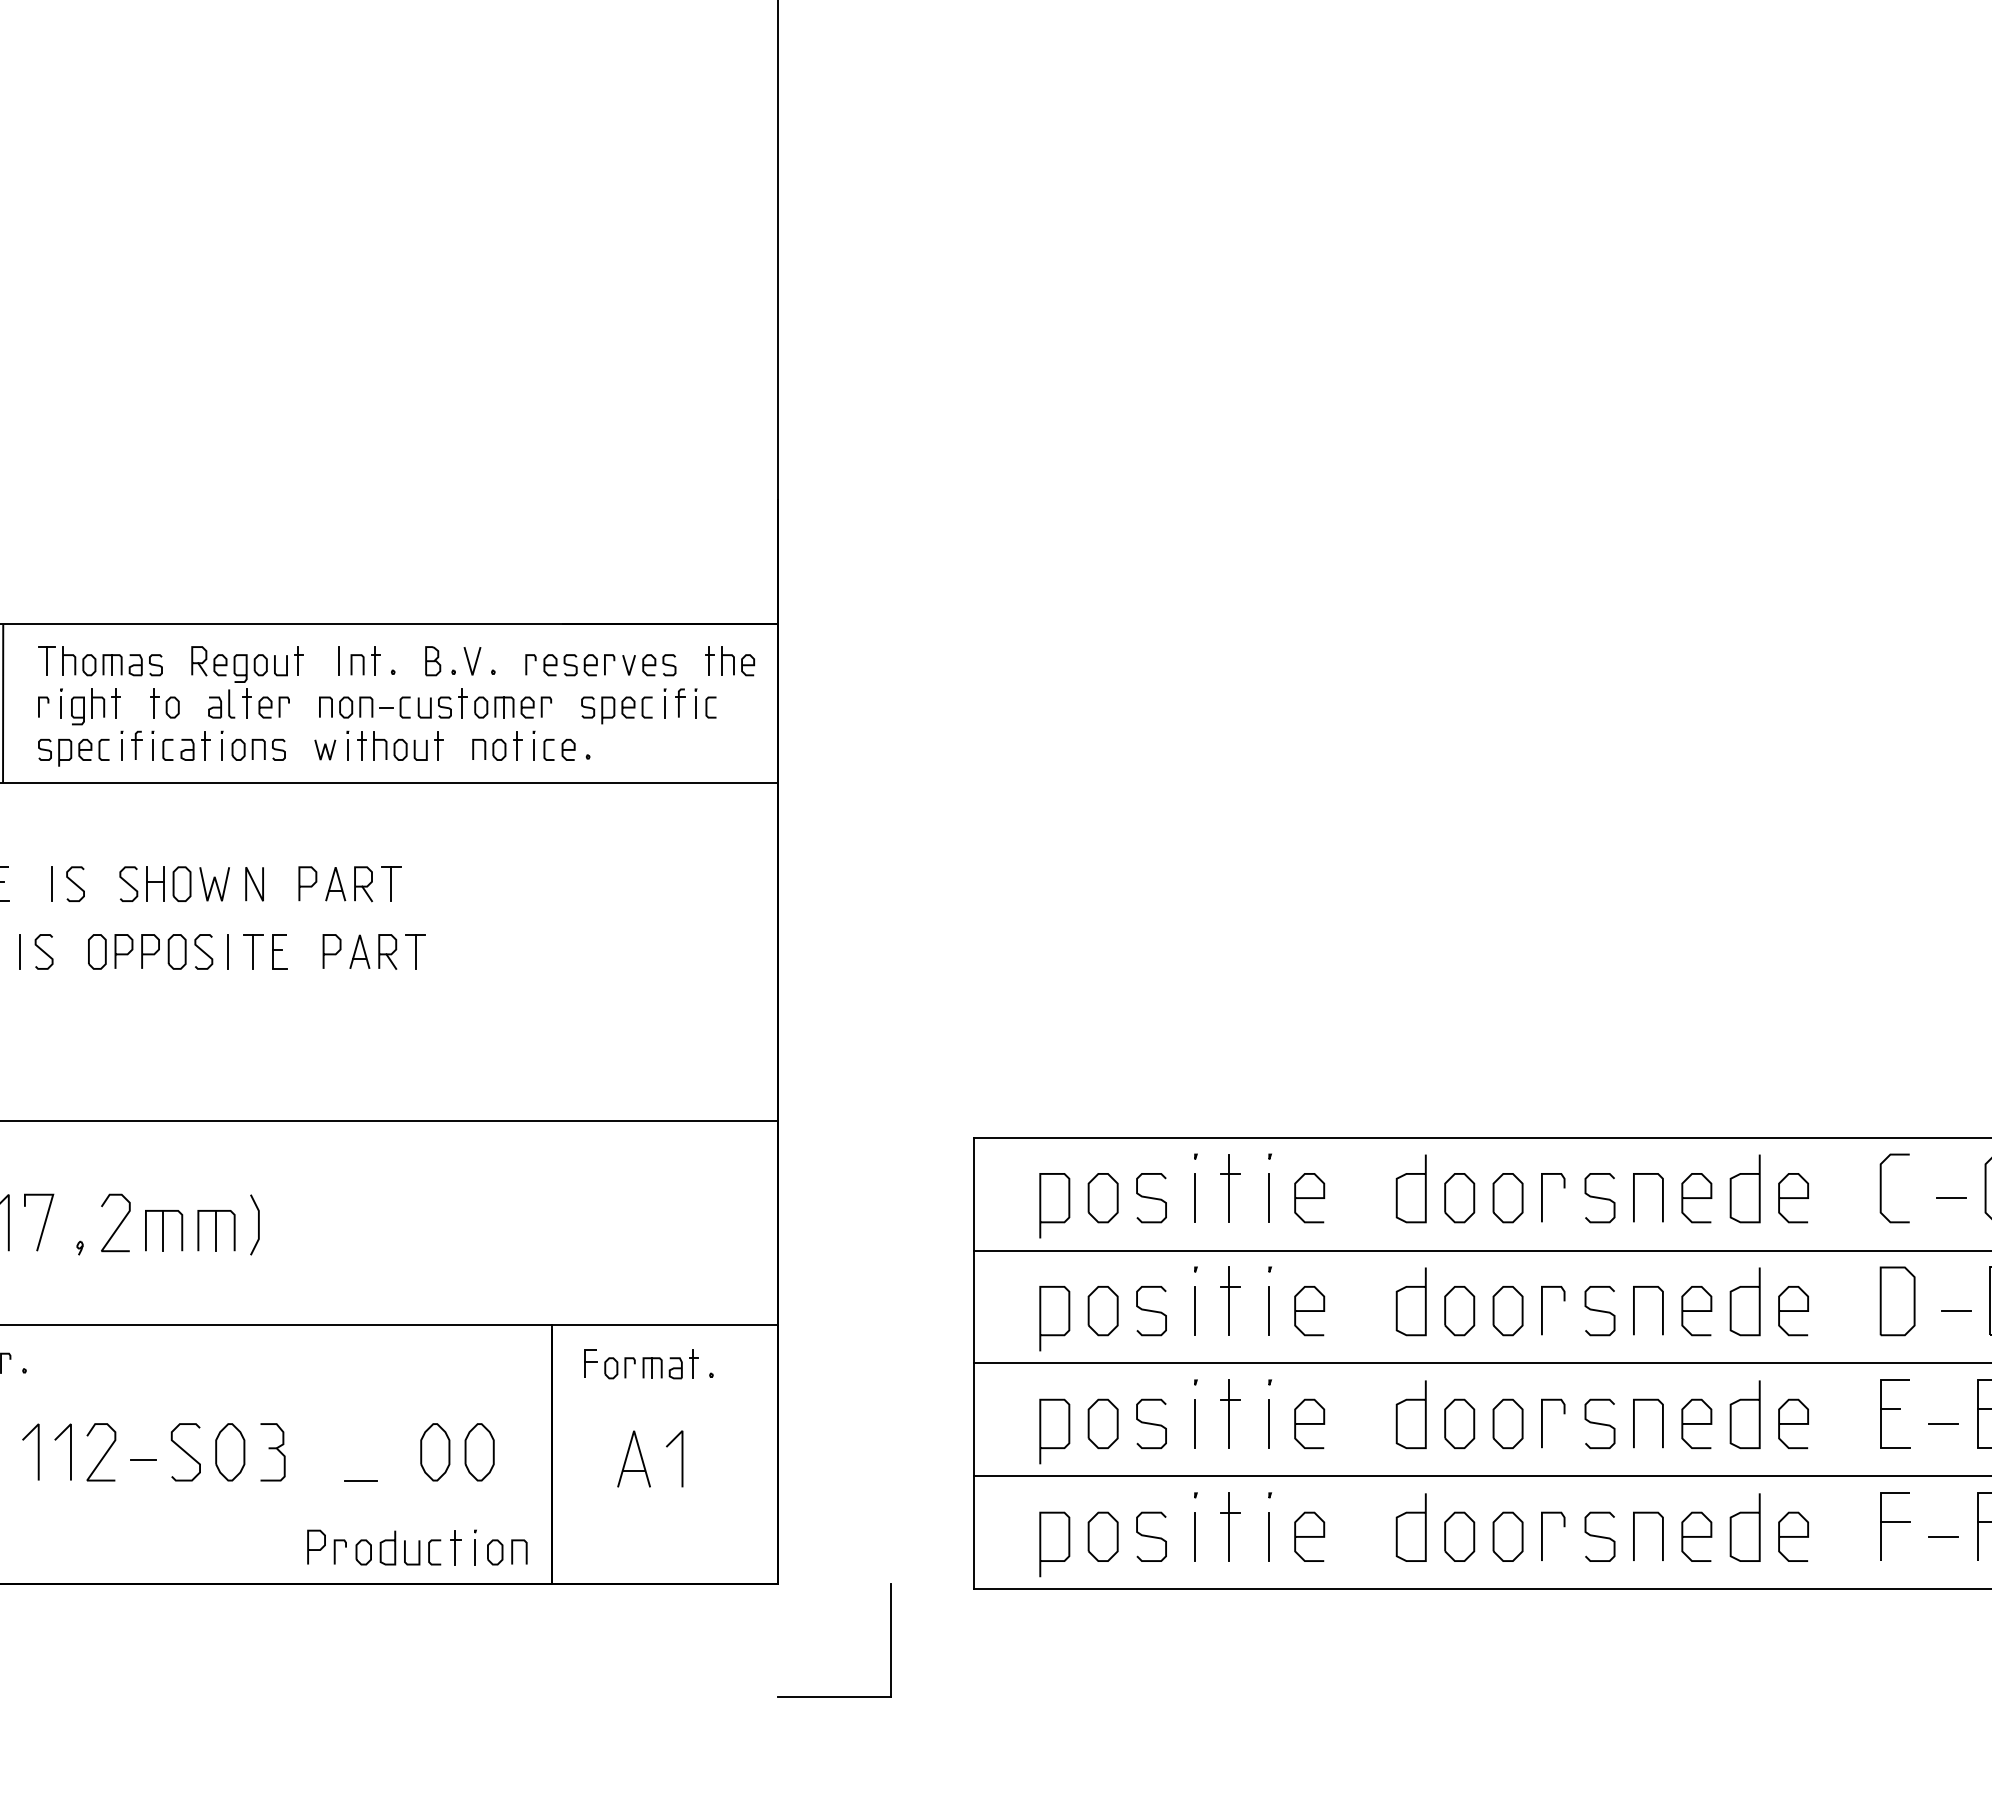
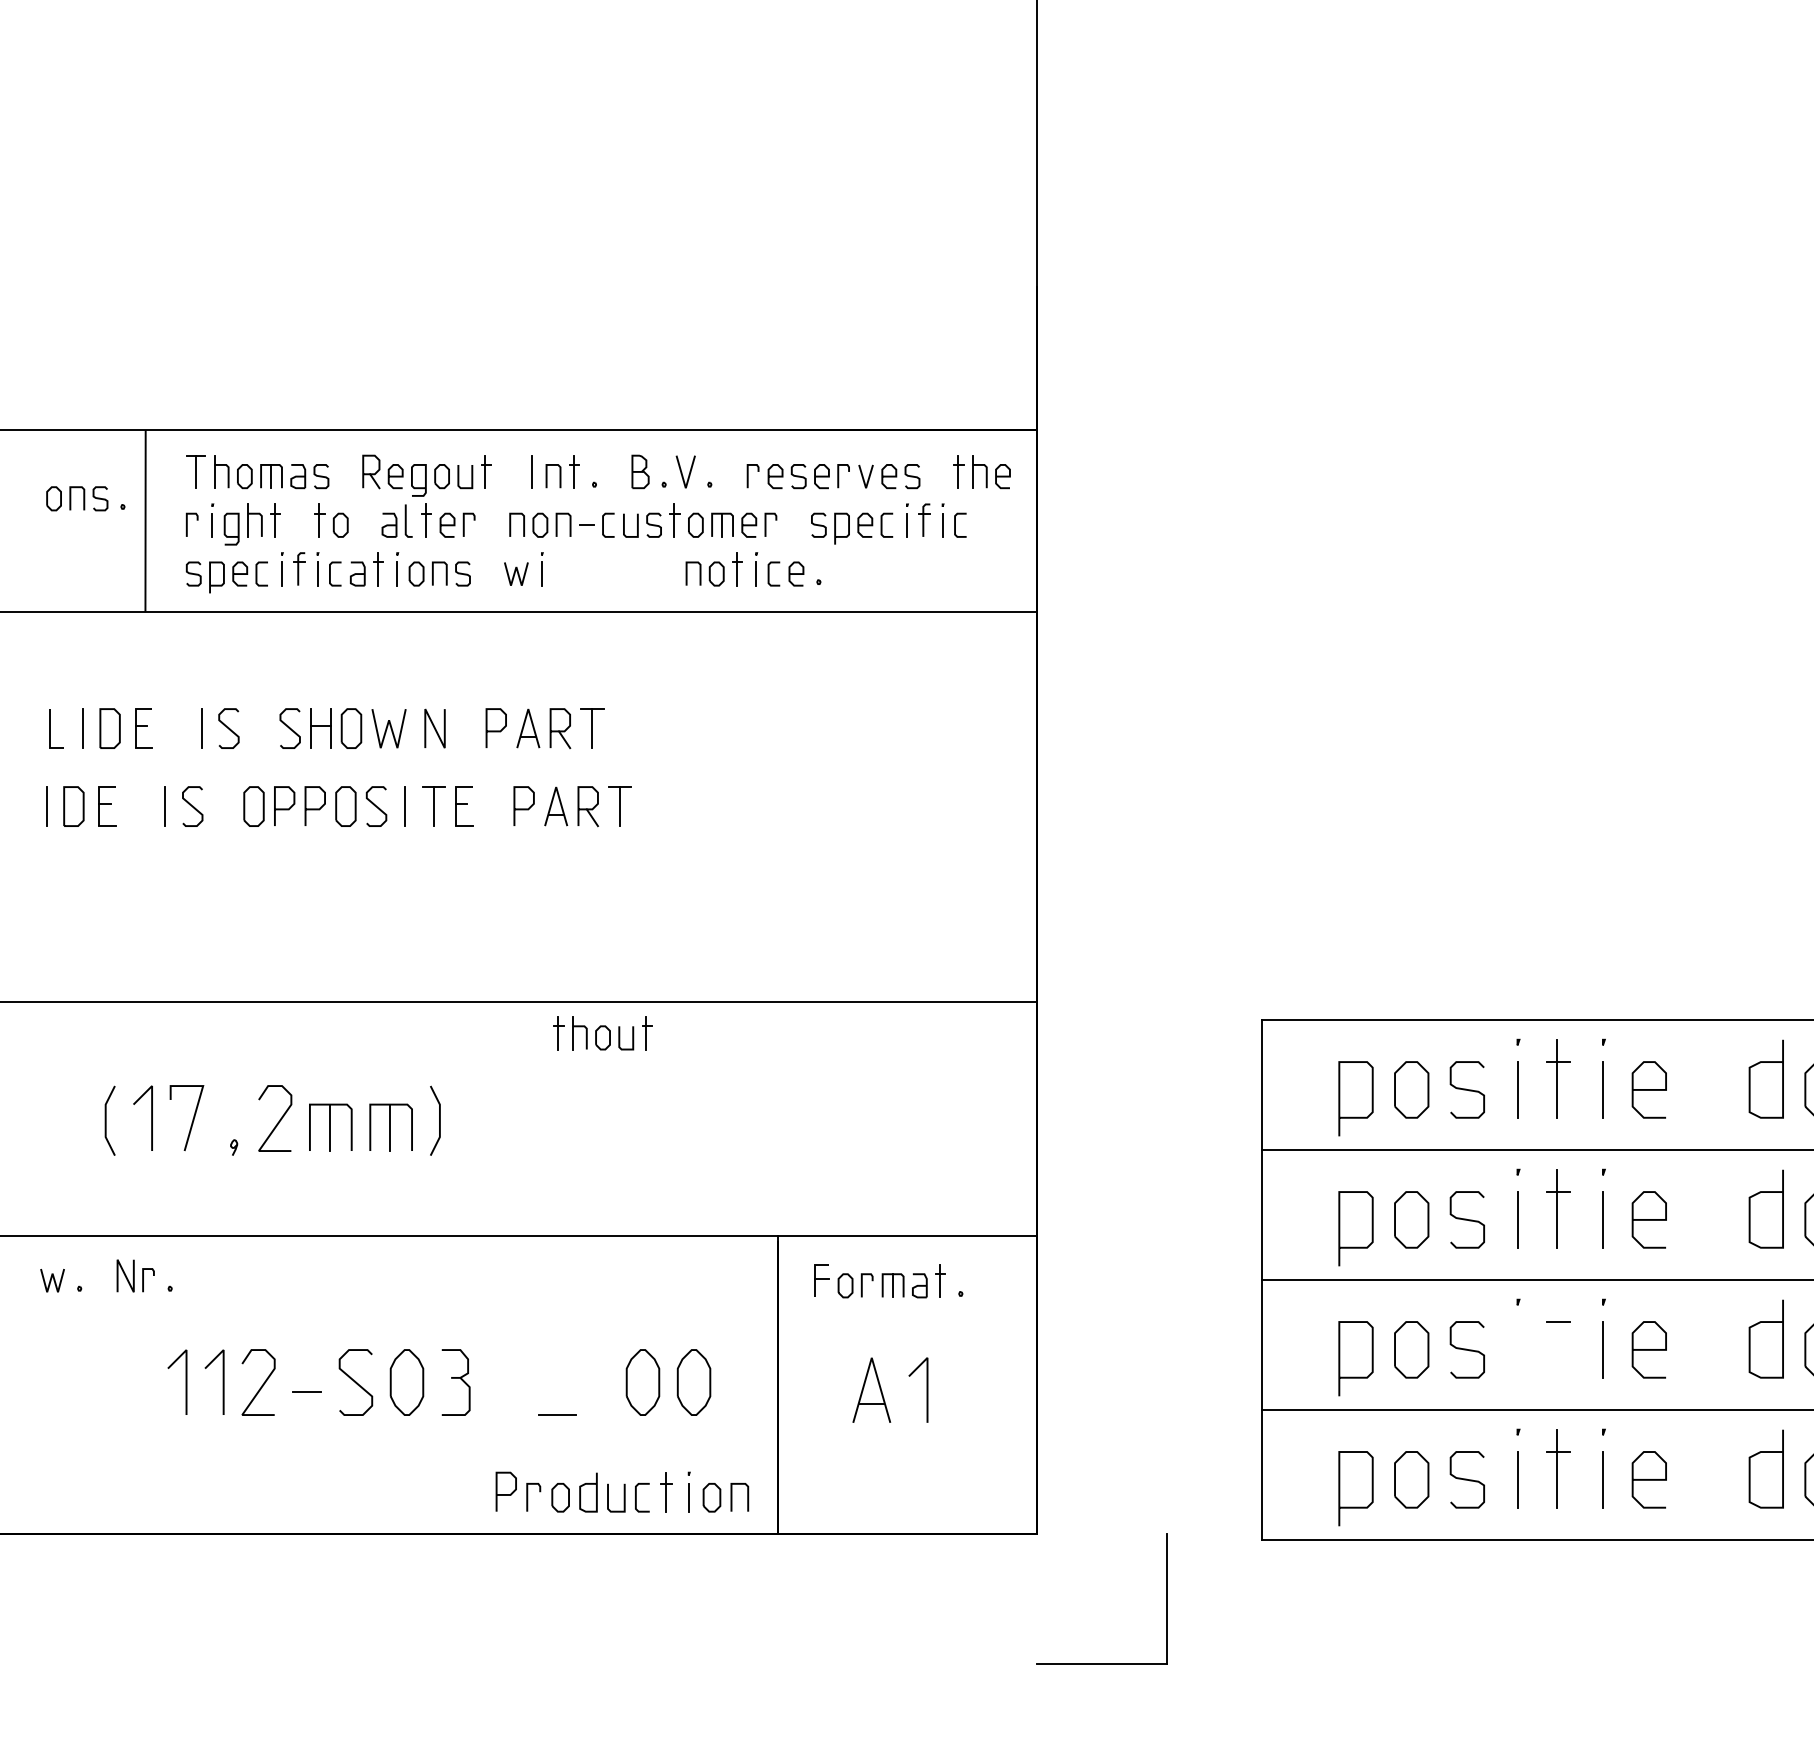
part: (400, 745) -> (602, 1032), moved
line: (1229, 1414) -> (1557, 1338), removed
line: (1195, 1423) -> (1517, 1349), removed

